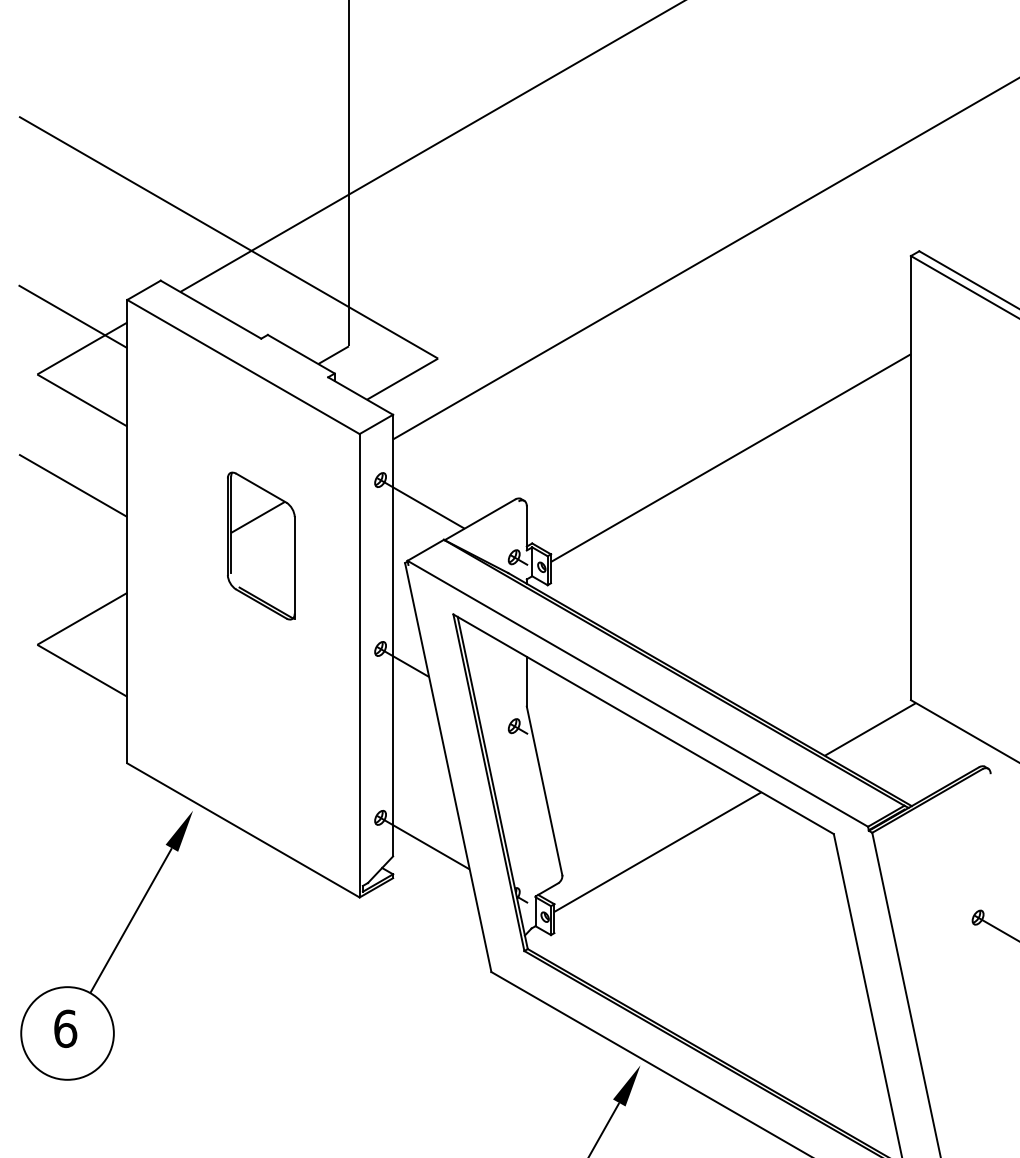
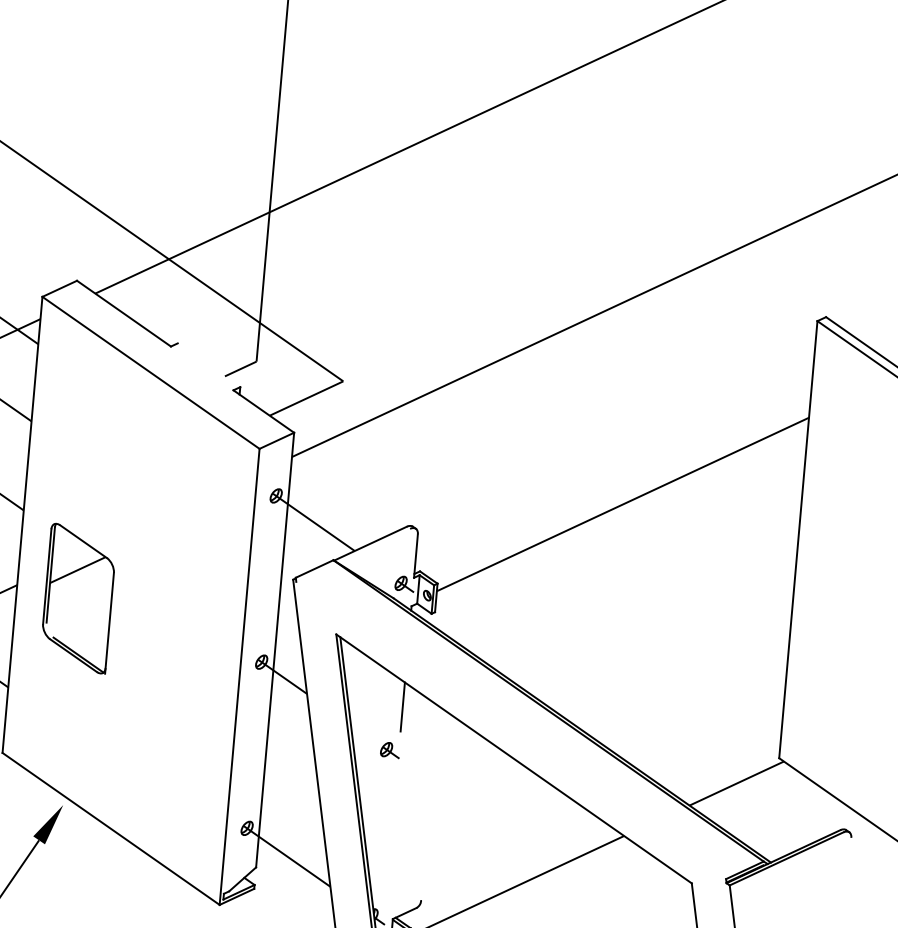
line: (300, 353) -> (208, 364), removed
part: (261, 545) -> (78, 598), moved
line: (637, 693) -> (510, 728), removed
line: (544, 790) -> (410, 815), removed

